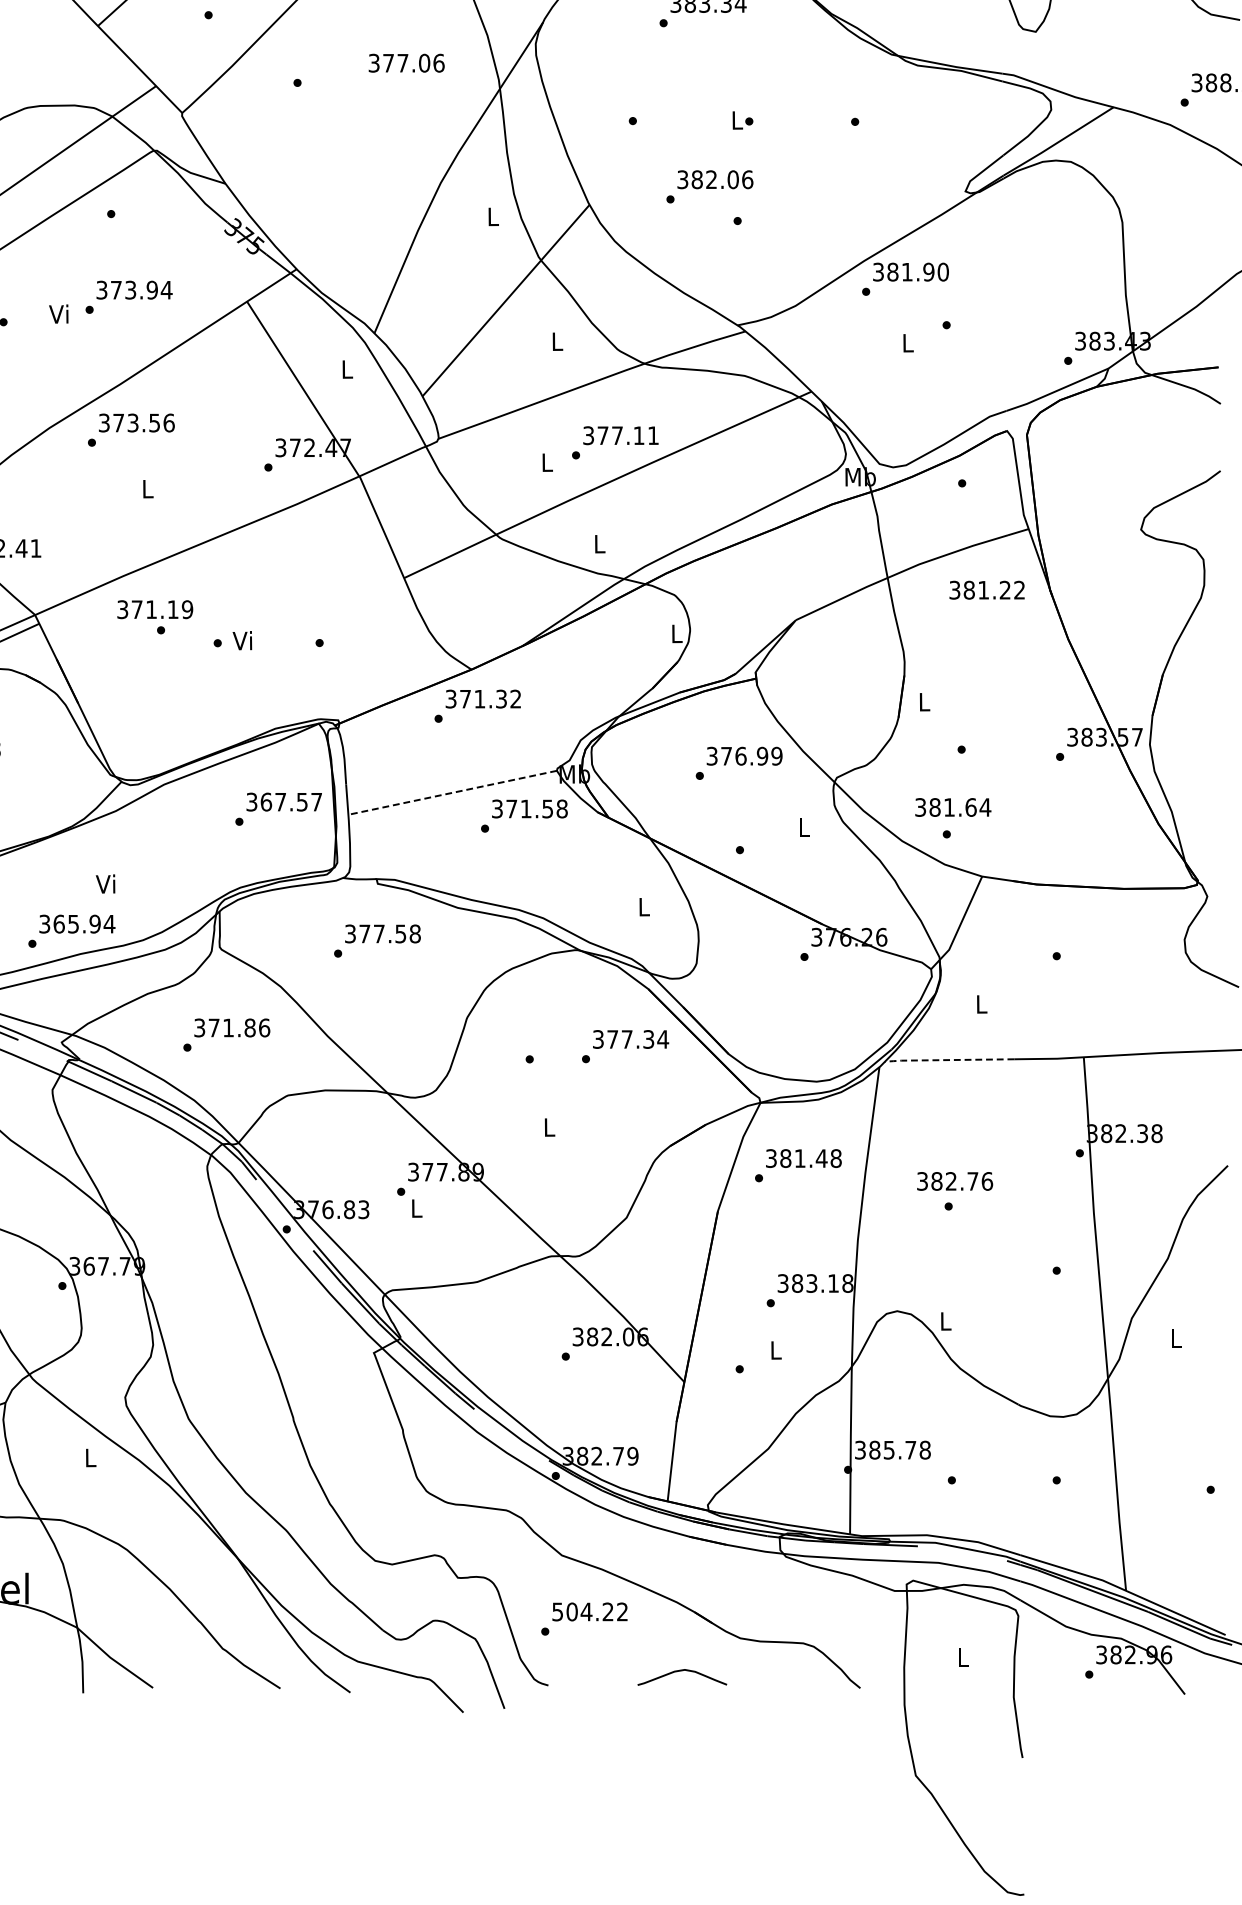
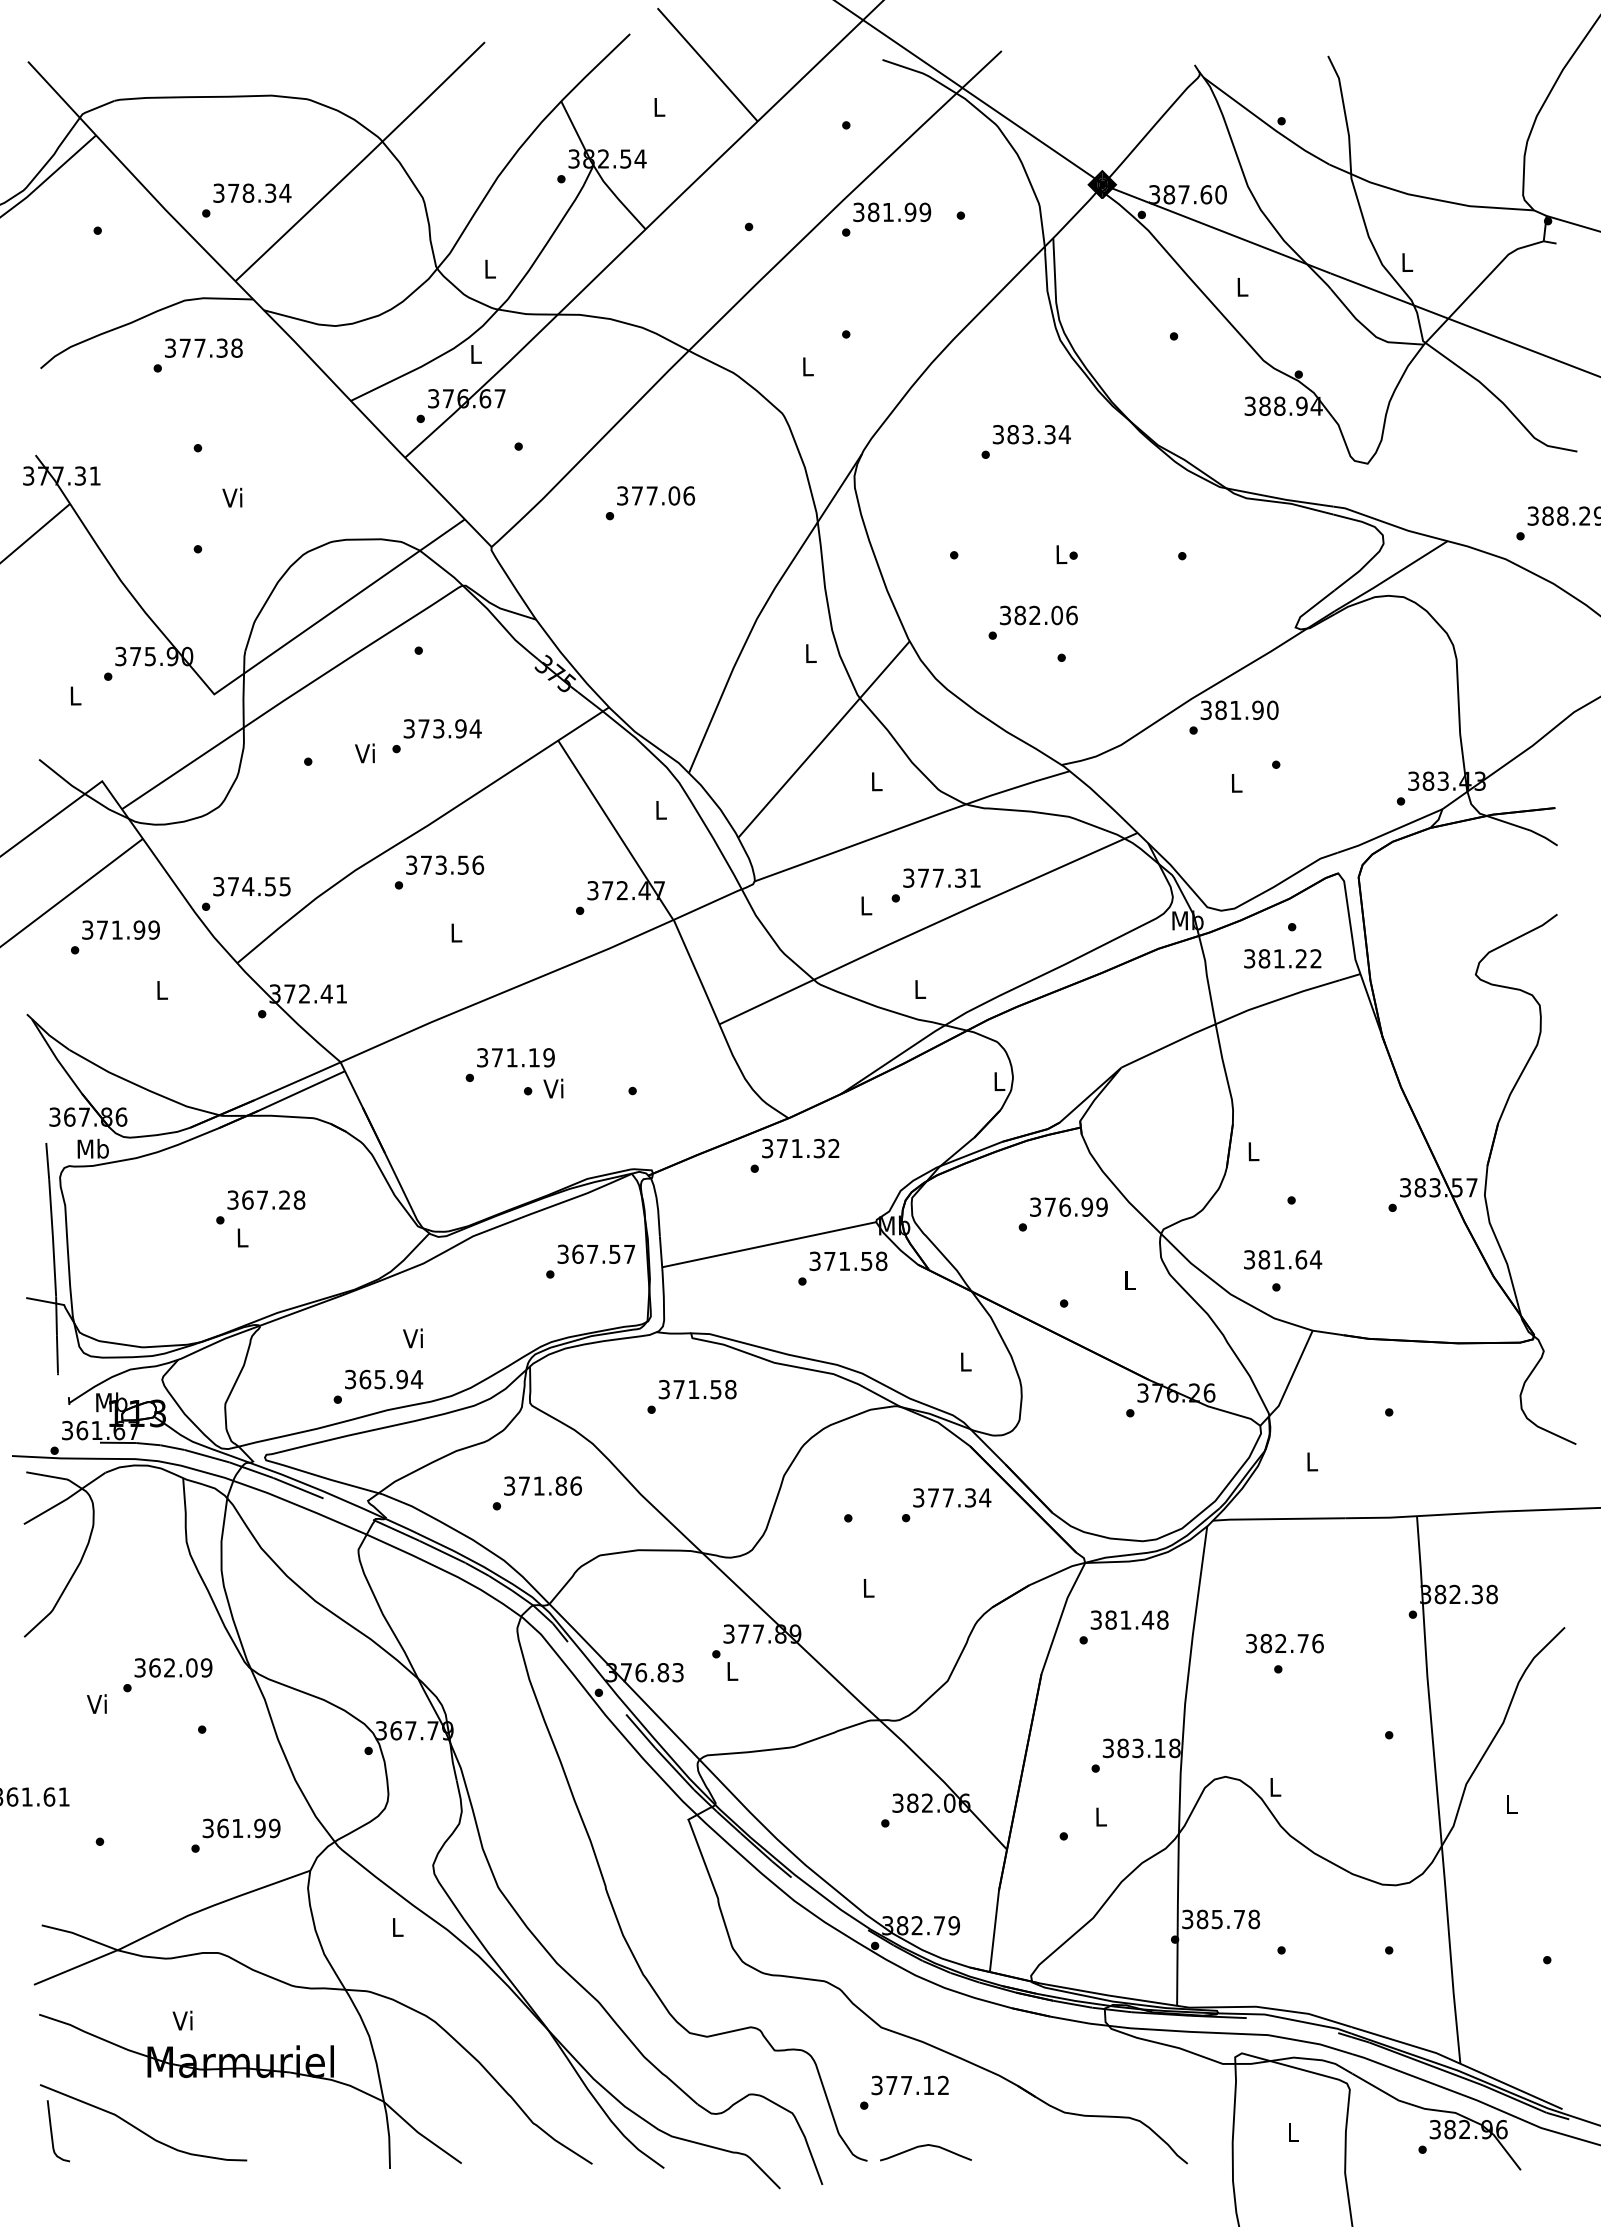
text: (407, 62) -> (656, 495), moved
text: (639, 435) -> (960, 877), 377.11 -> 377.31
text: (986, 589) -> (1282, 958), moved
text: (154, 609) -> (515, 1057), moved
line: (452, 792) -> (769, 1244), dashed -> solid
text: (378, 933) -> (693, 1389), 377.58 -> 371.58
line: (947, 1060) -> (1277, 1519), dashed -> solid
text: (583, 1611) -> (903, 2085), 504.22 -> 377.12
curve: (681, 1671) -> (925, 2146), moved

